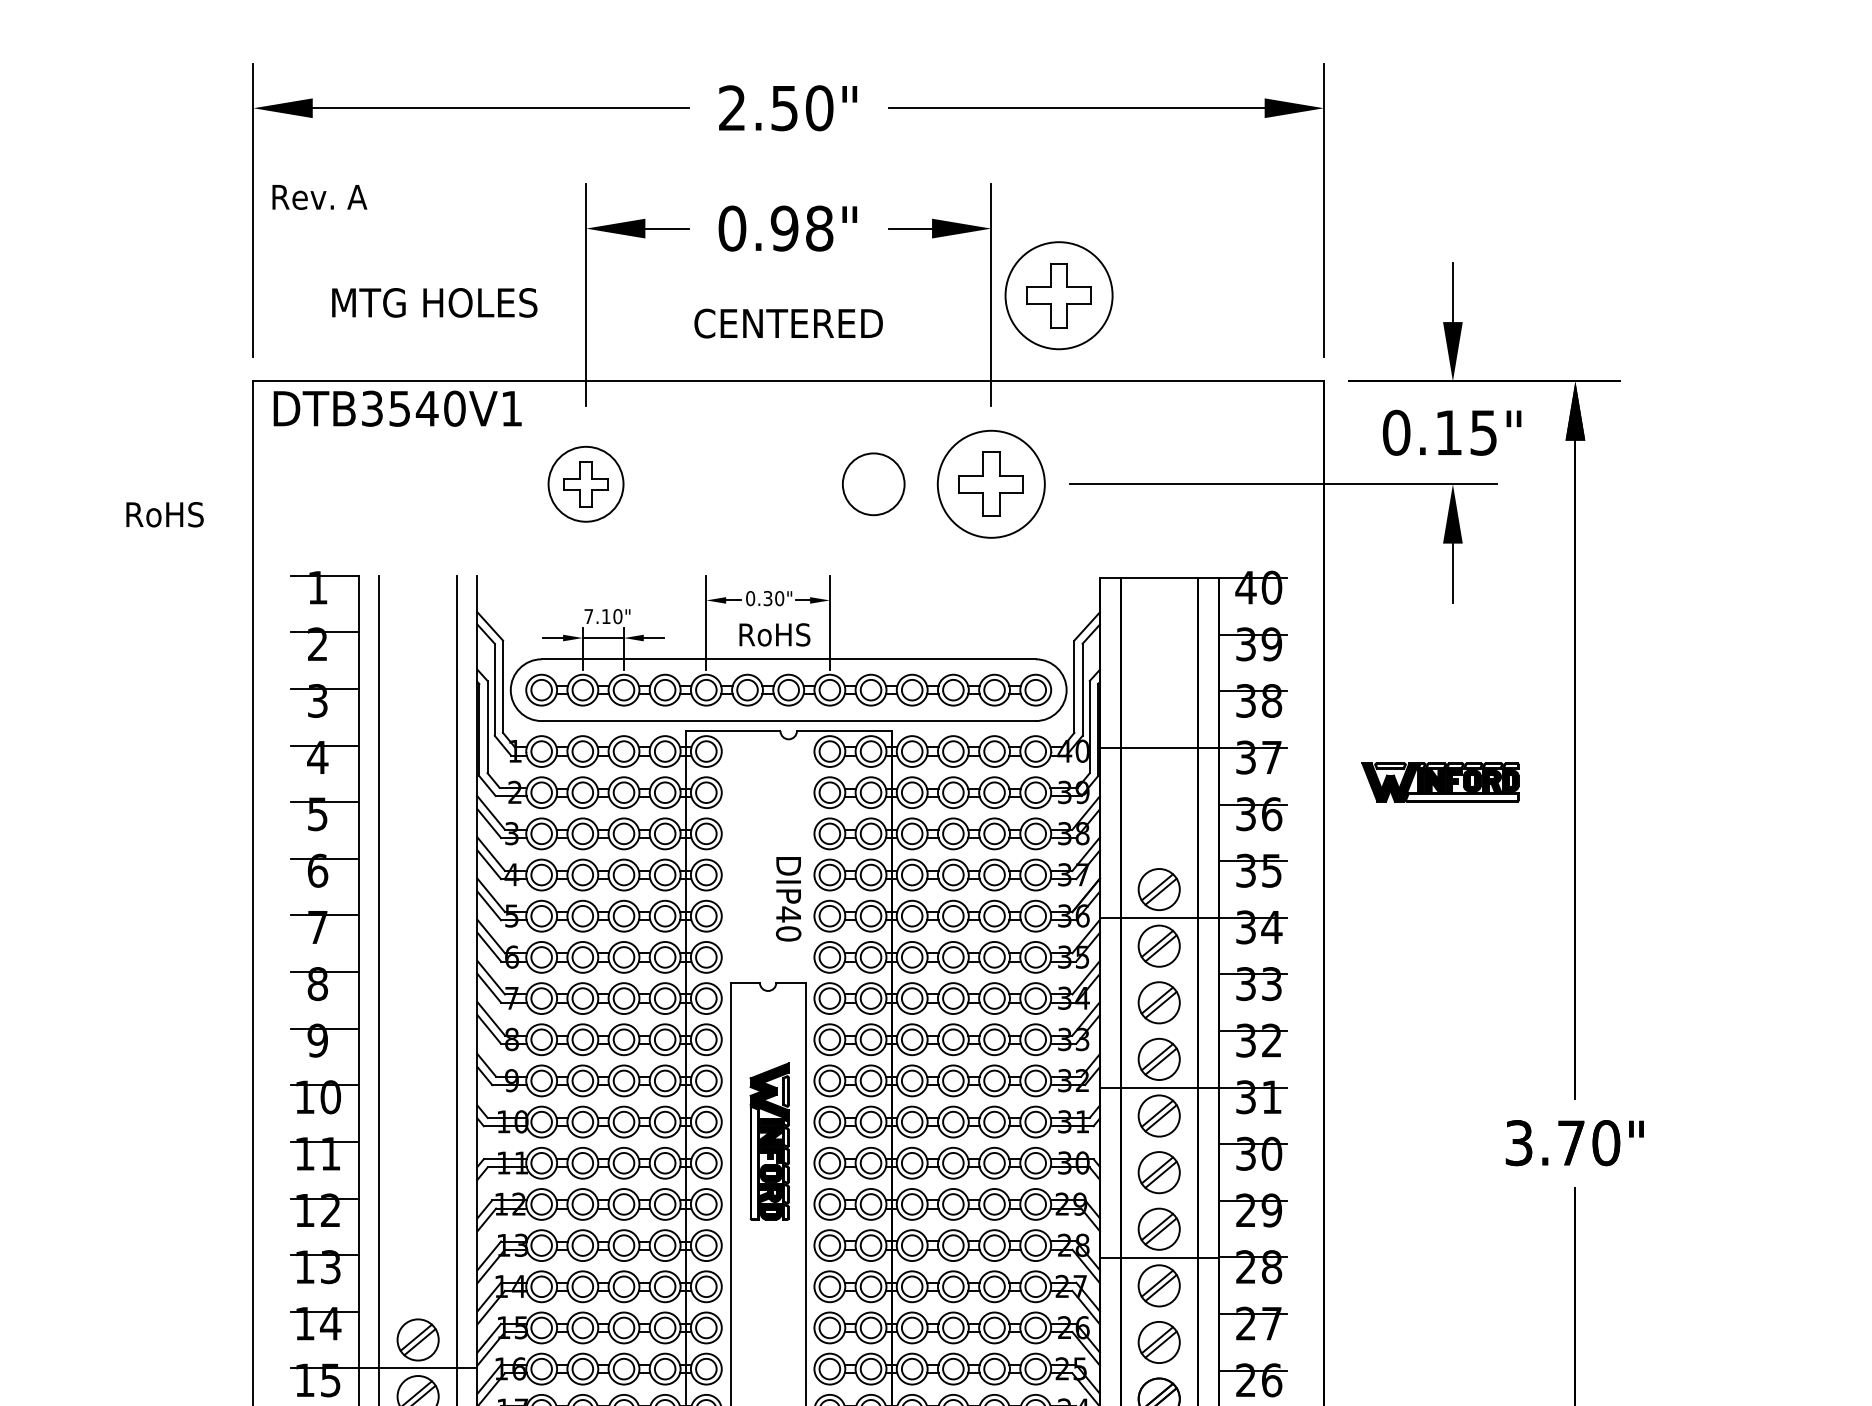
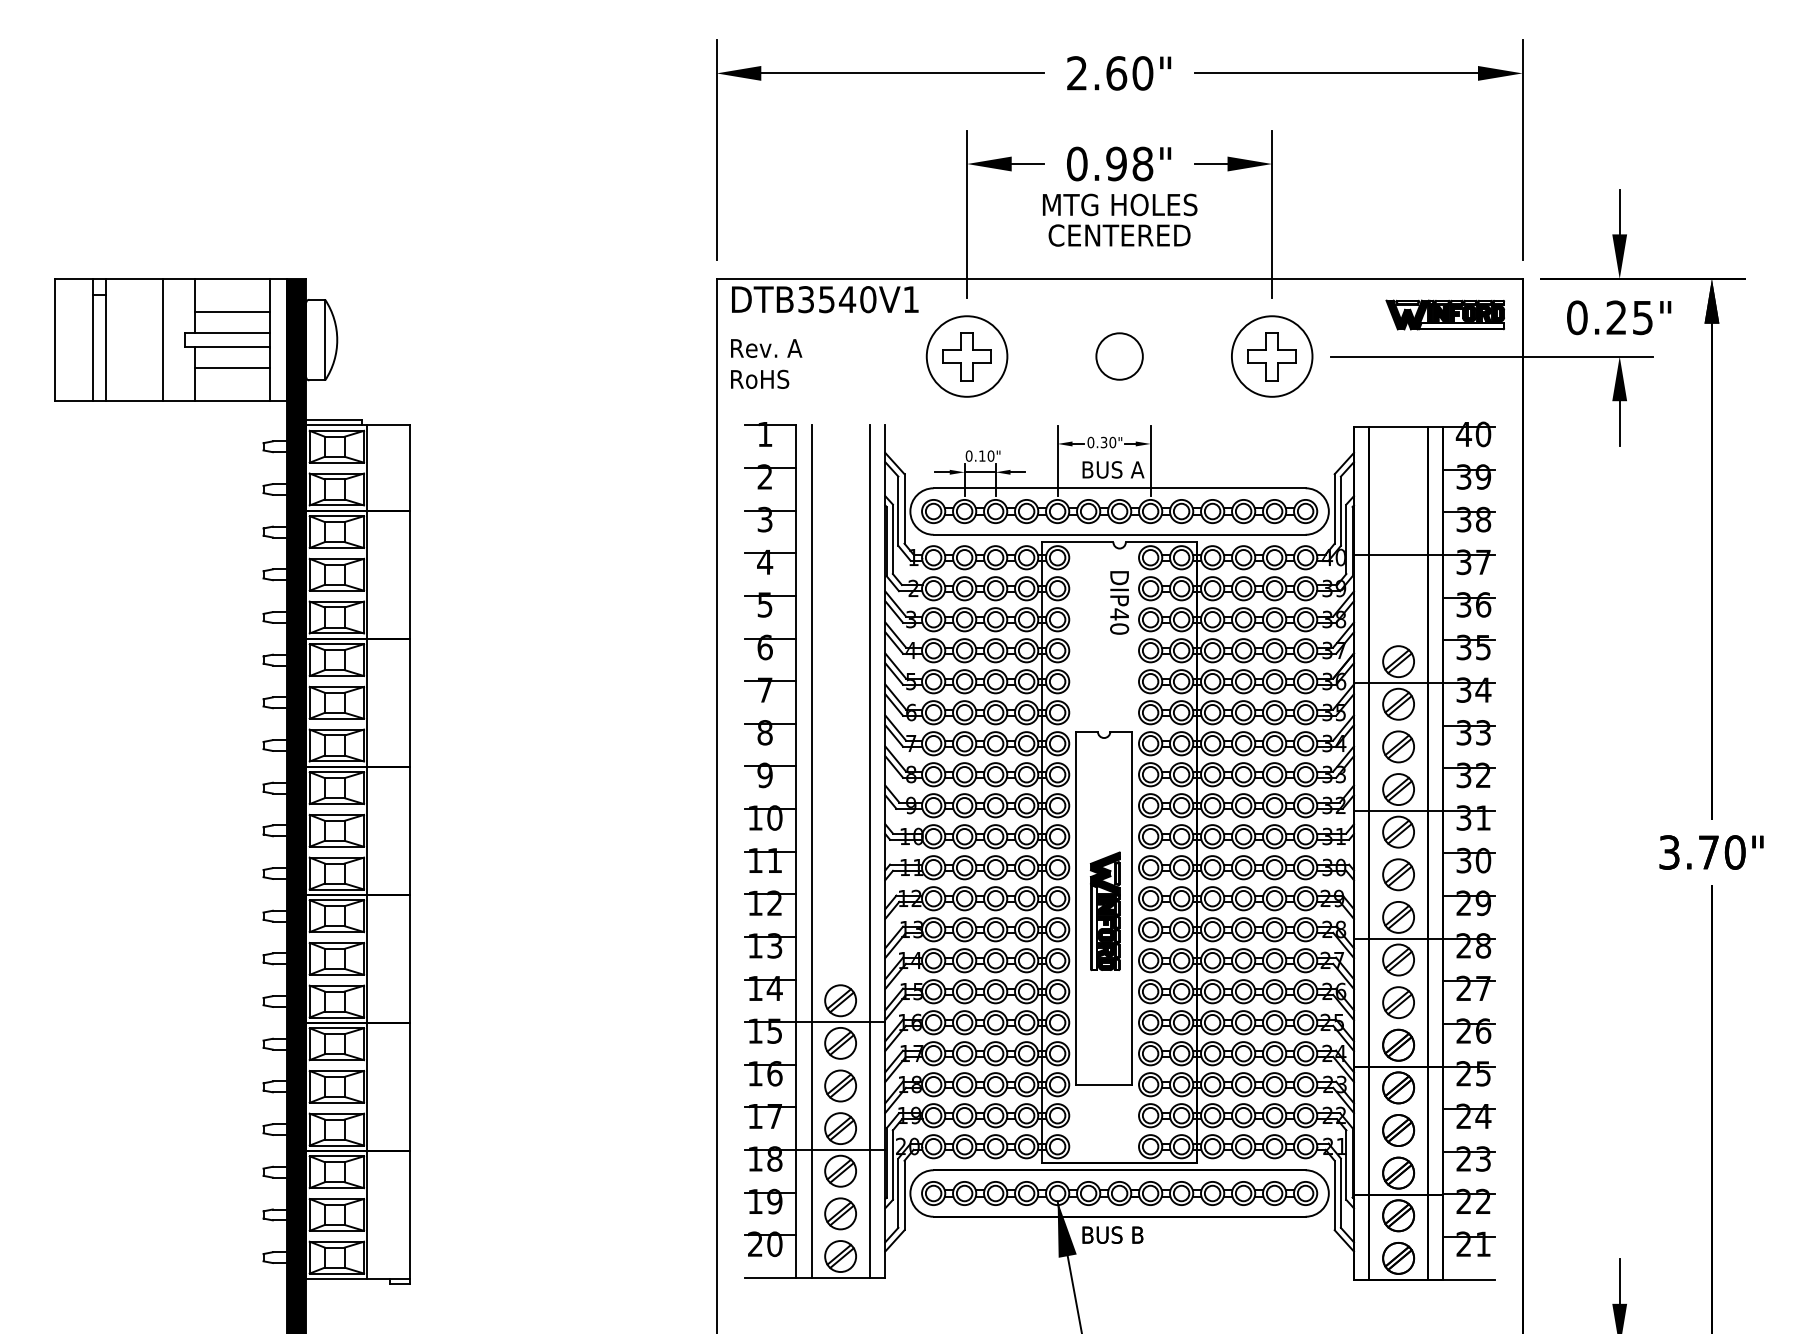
text: (784, 108) -> (1116, 73), 2.50" -> 2.60"
text: (319, 197) -> (766, 348), moved
part: (1059, 295) -> (1323, 214), removed
text: (435, 302) -> (1120, 204), moved
text: (1448, 432) -> (1616, 317), 0.15" -> 0.25"
part: (585, 484) -> (966, 356), size x1.43
circle: (873, 484) -> (1119, 356), moved
text: (165, 513) -> (760, 378), moved
text: (587, 615) -> (968, 455), 7.10" -> 0.10"
text: (781, 634) -> (1114, 469), RoHS -> BUS A
part: (1439, 781) -> (1444, 314), moved
text: (788, 898) -> (1119, 602), moved
part: (769, 1140) -> (1105, 910), moved

